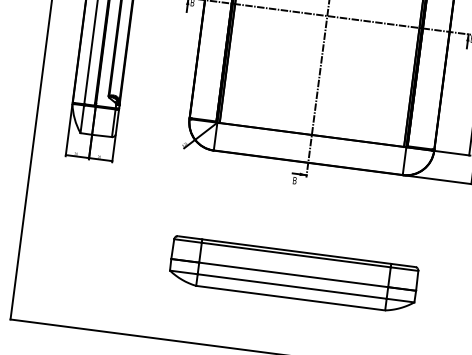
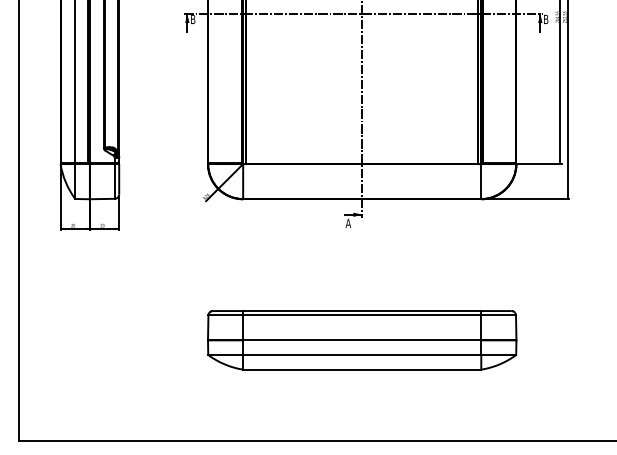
text: (294, 180) -> (348, 223), B -> A

